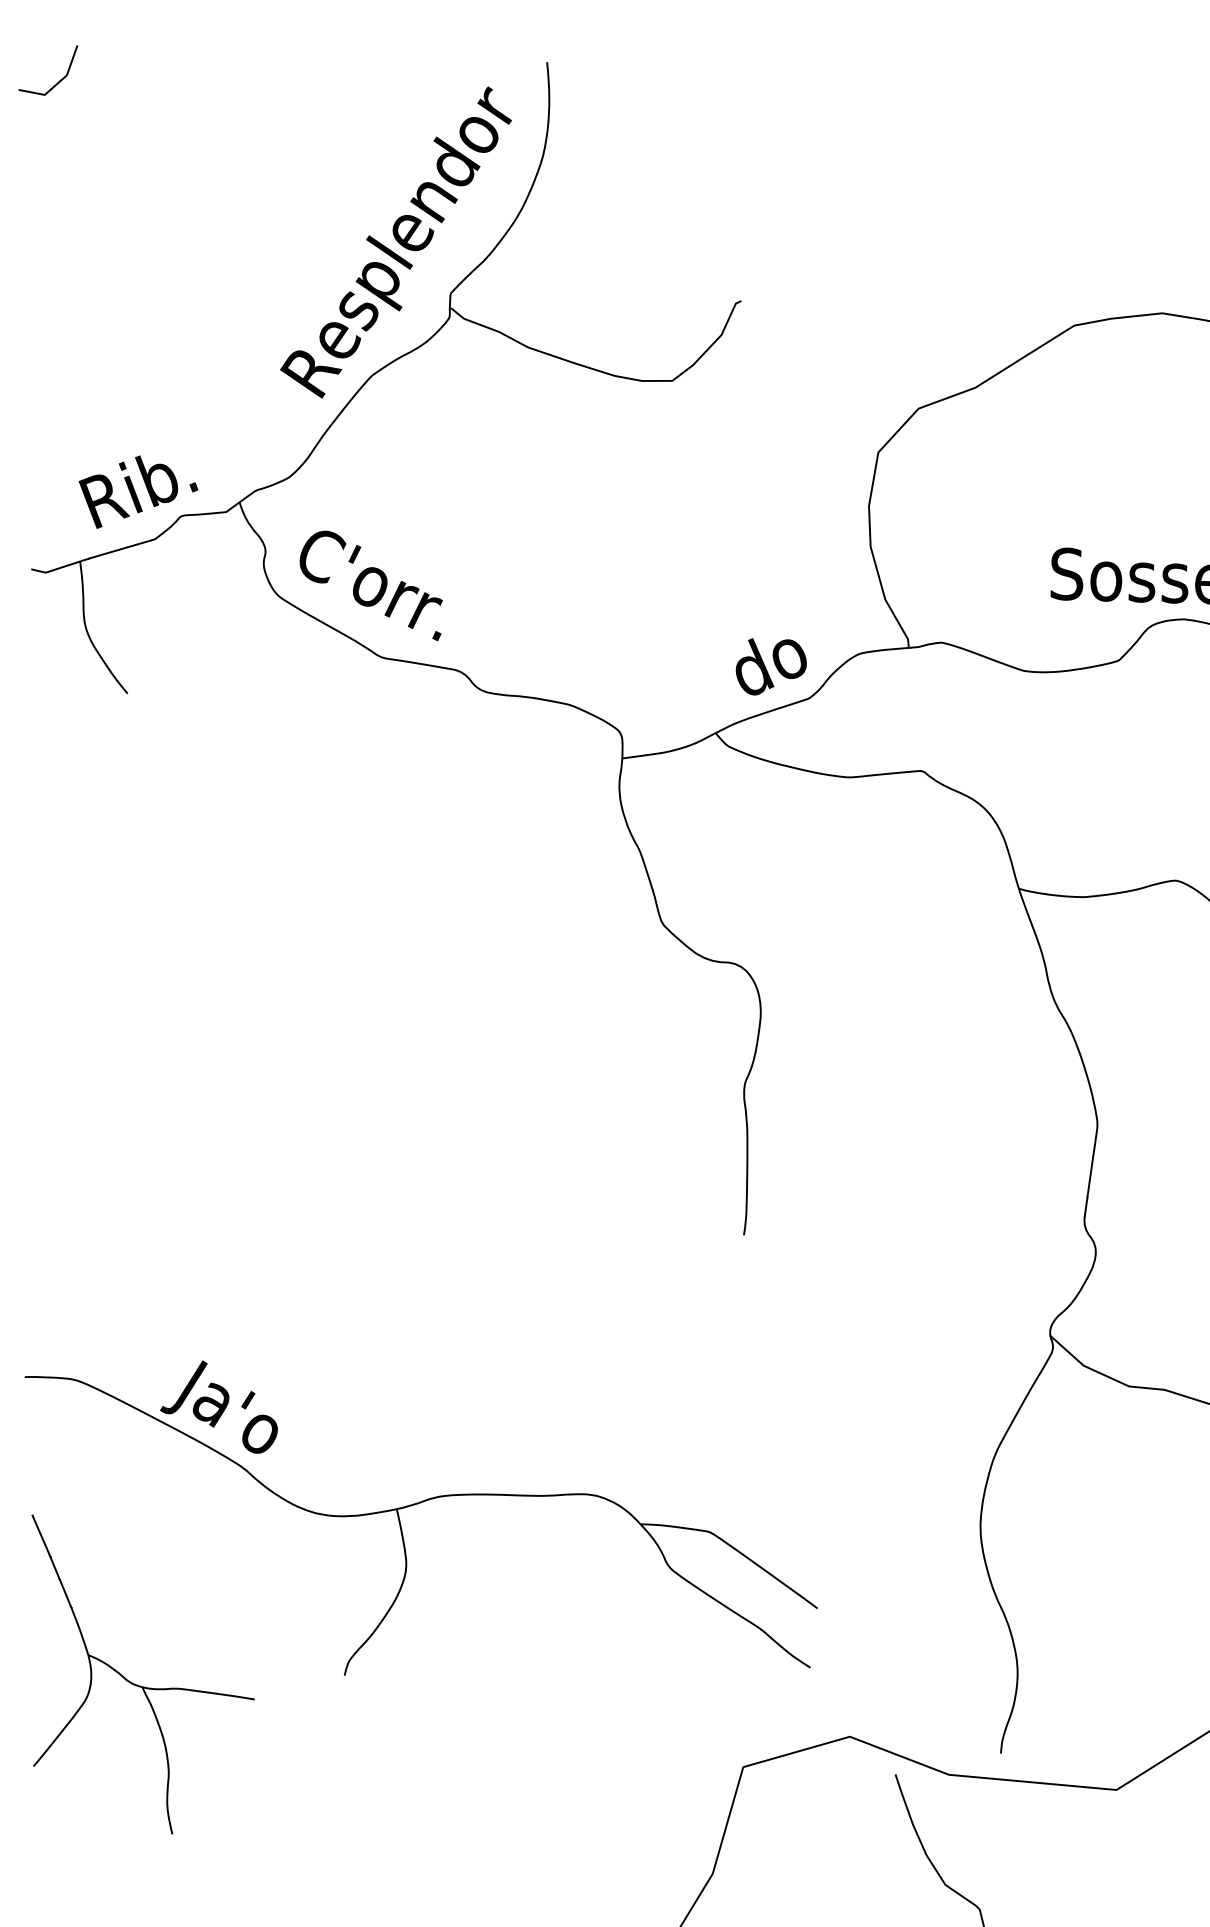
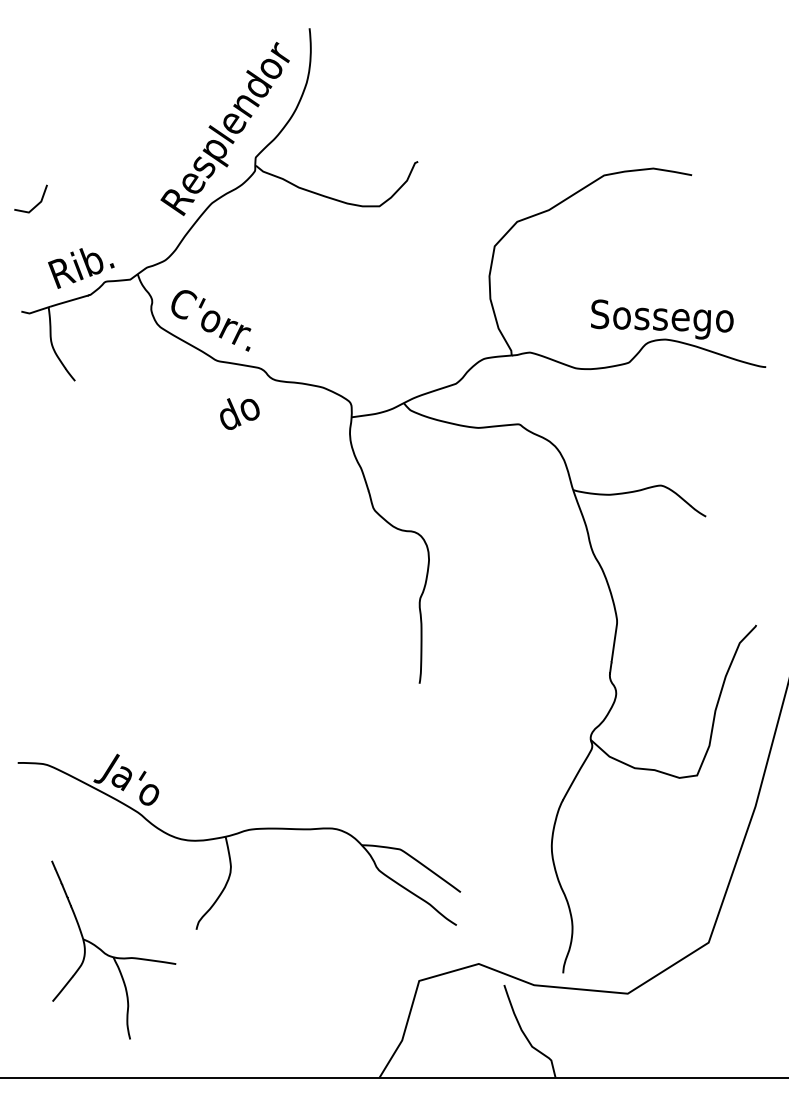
line: (58, 80) -> (36, 204), moved
text: (770, 665) -> (239, 413), moved
part: (138, 1684) -> (111, 955), moved

